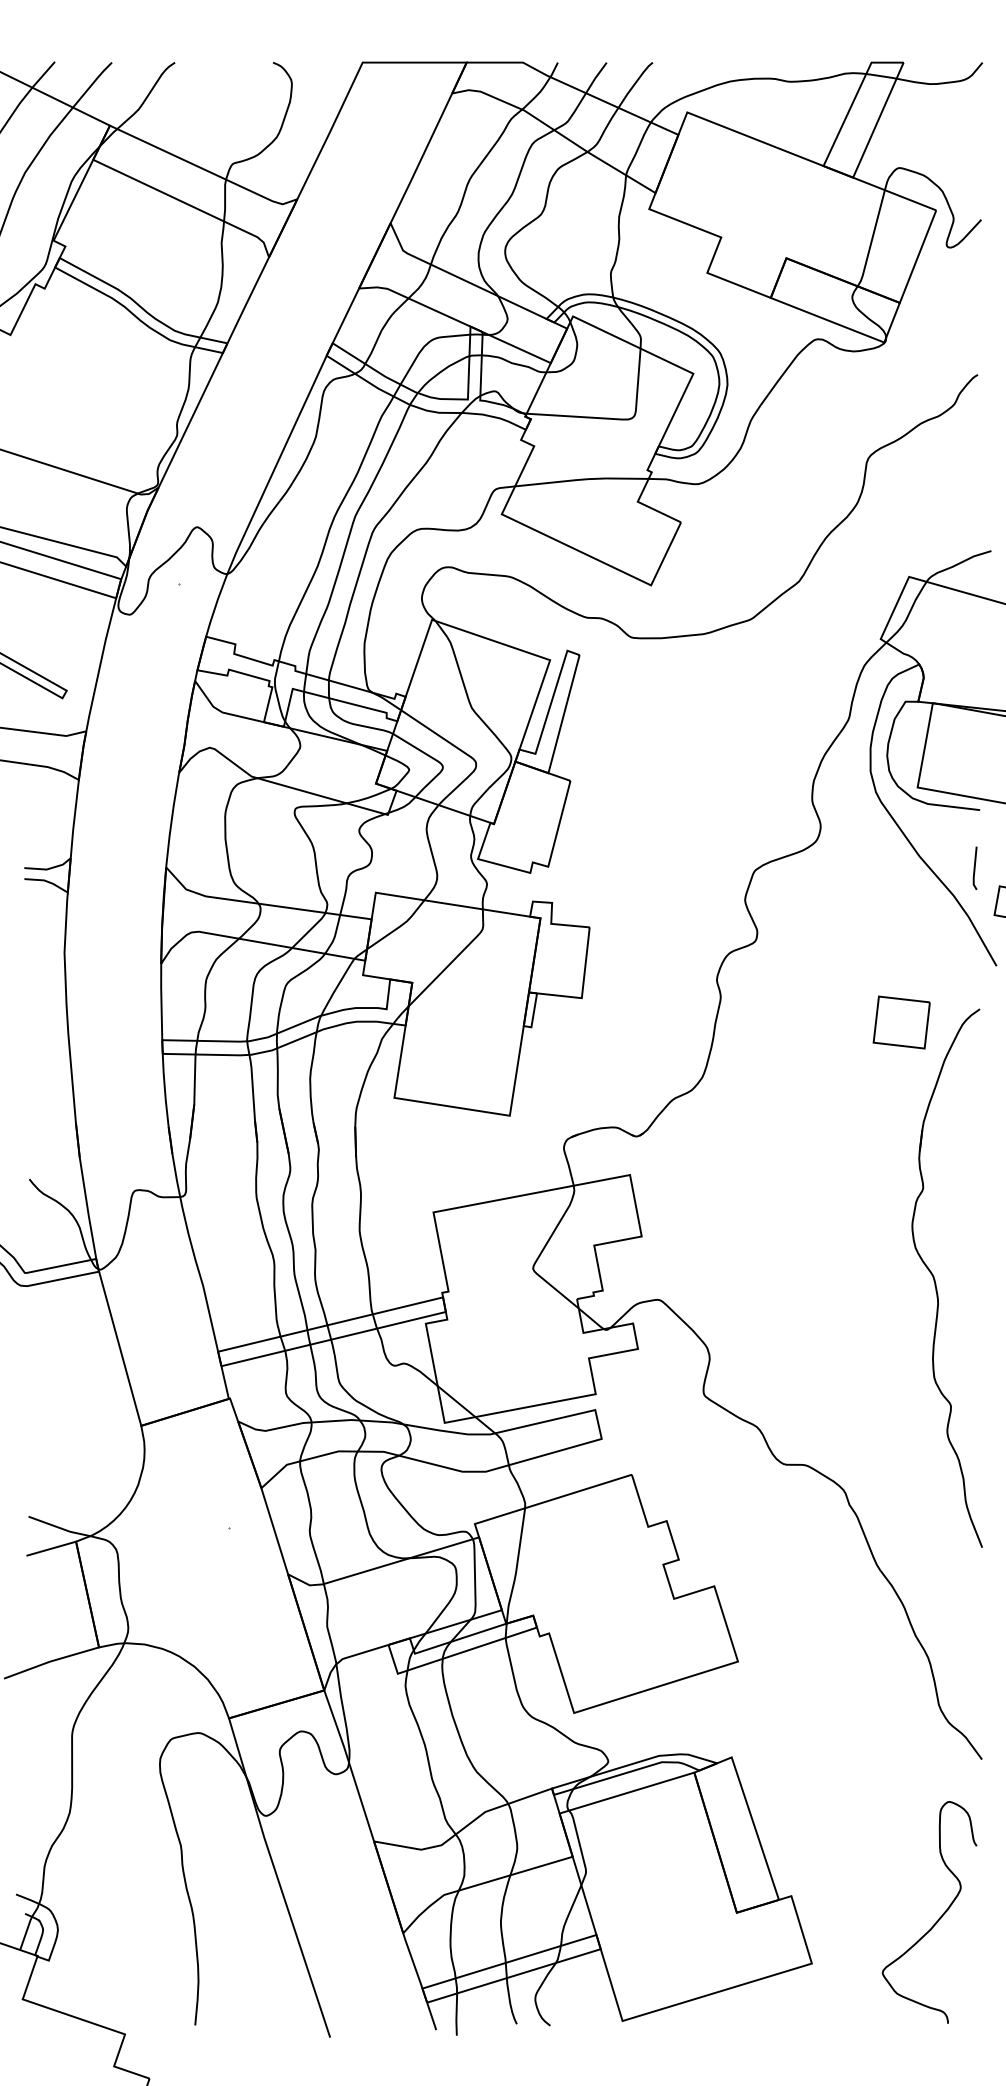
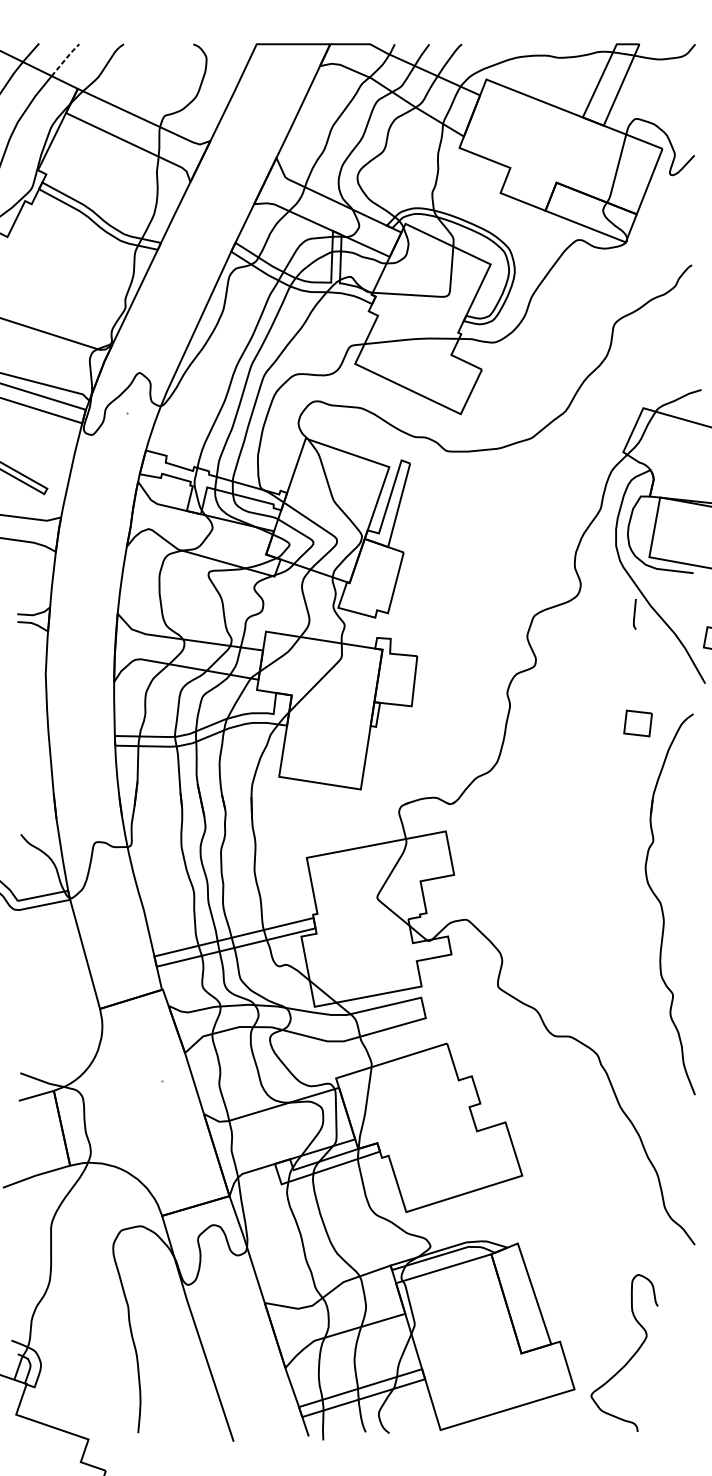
line: (93, 83) -> (66, 59), solid -> dashed
line: (974, 867) -> (634, 613), moved
part: (901, 1022) -> (637, 723), size x0.7
curve: (937, 1919) -> (630, 1358), moved

